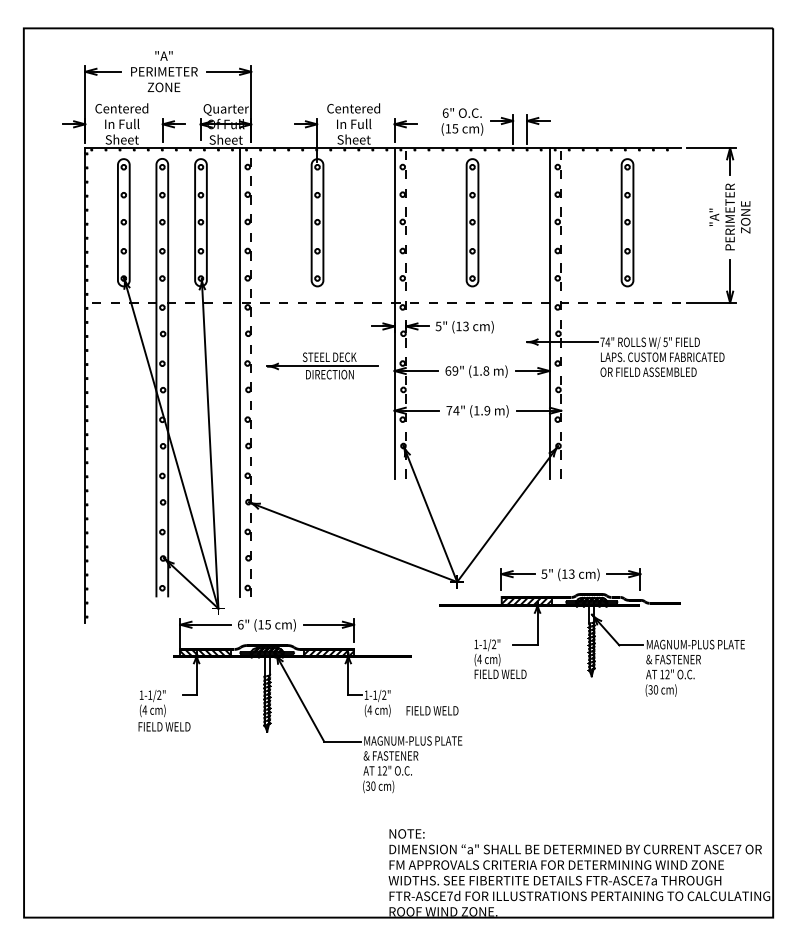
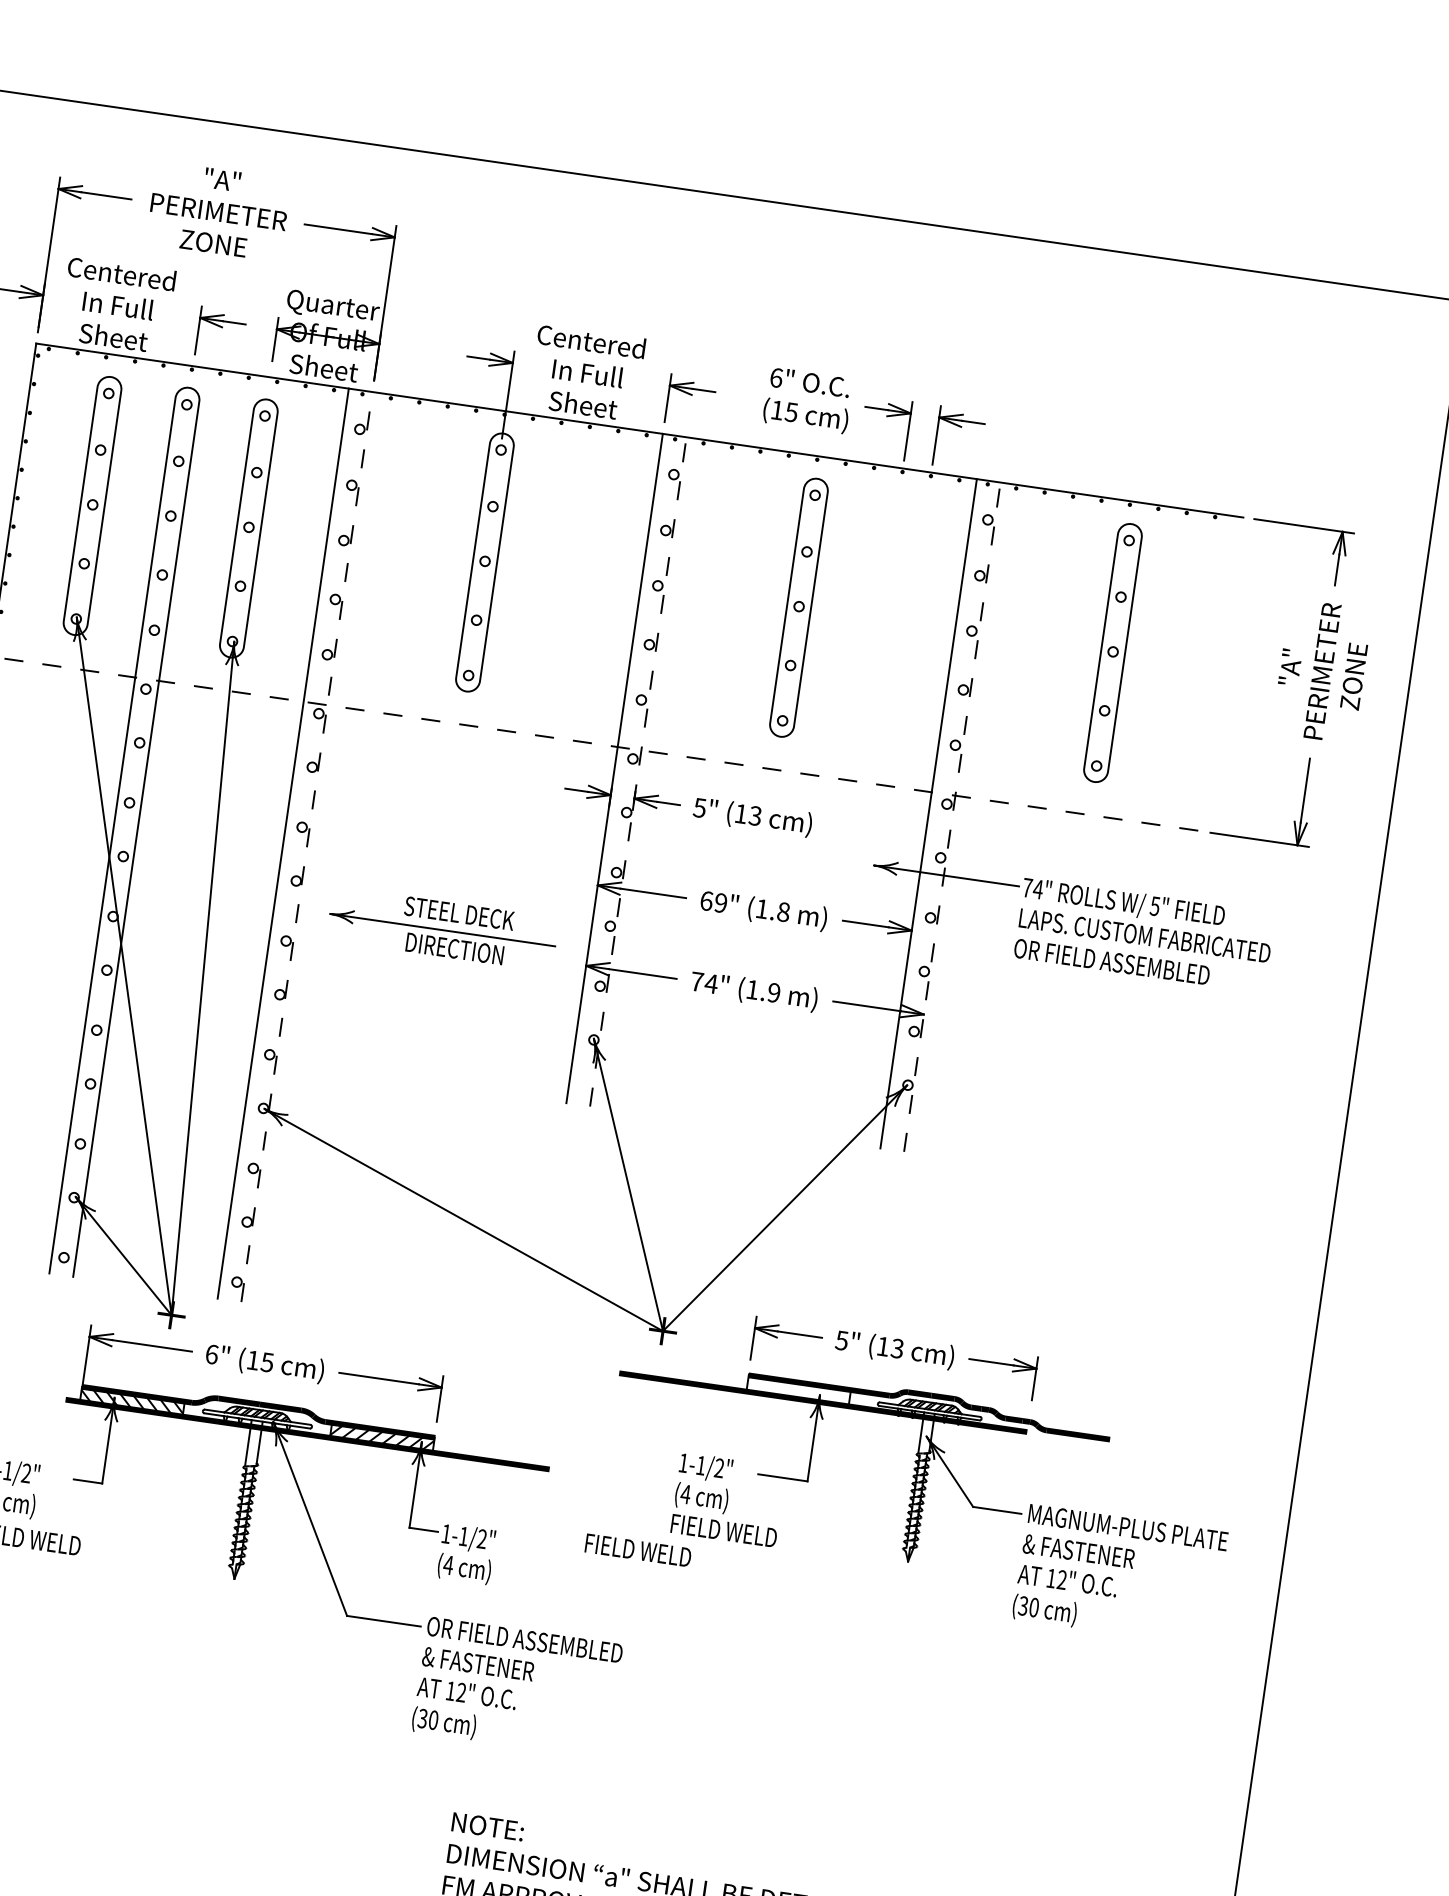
part: (322, 365) -> (442, 928), moved
hatch: (526, 601) -> (797, 1390), removed
text: (432, 710) -> (638, 1549), moved
text: (412, 740) -> (526, 1639), MAGNUM-PLUS PLATE -> OR FIELD ASSEMBLED

